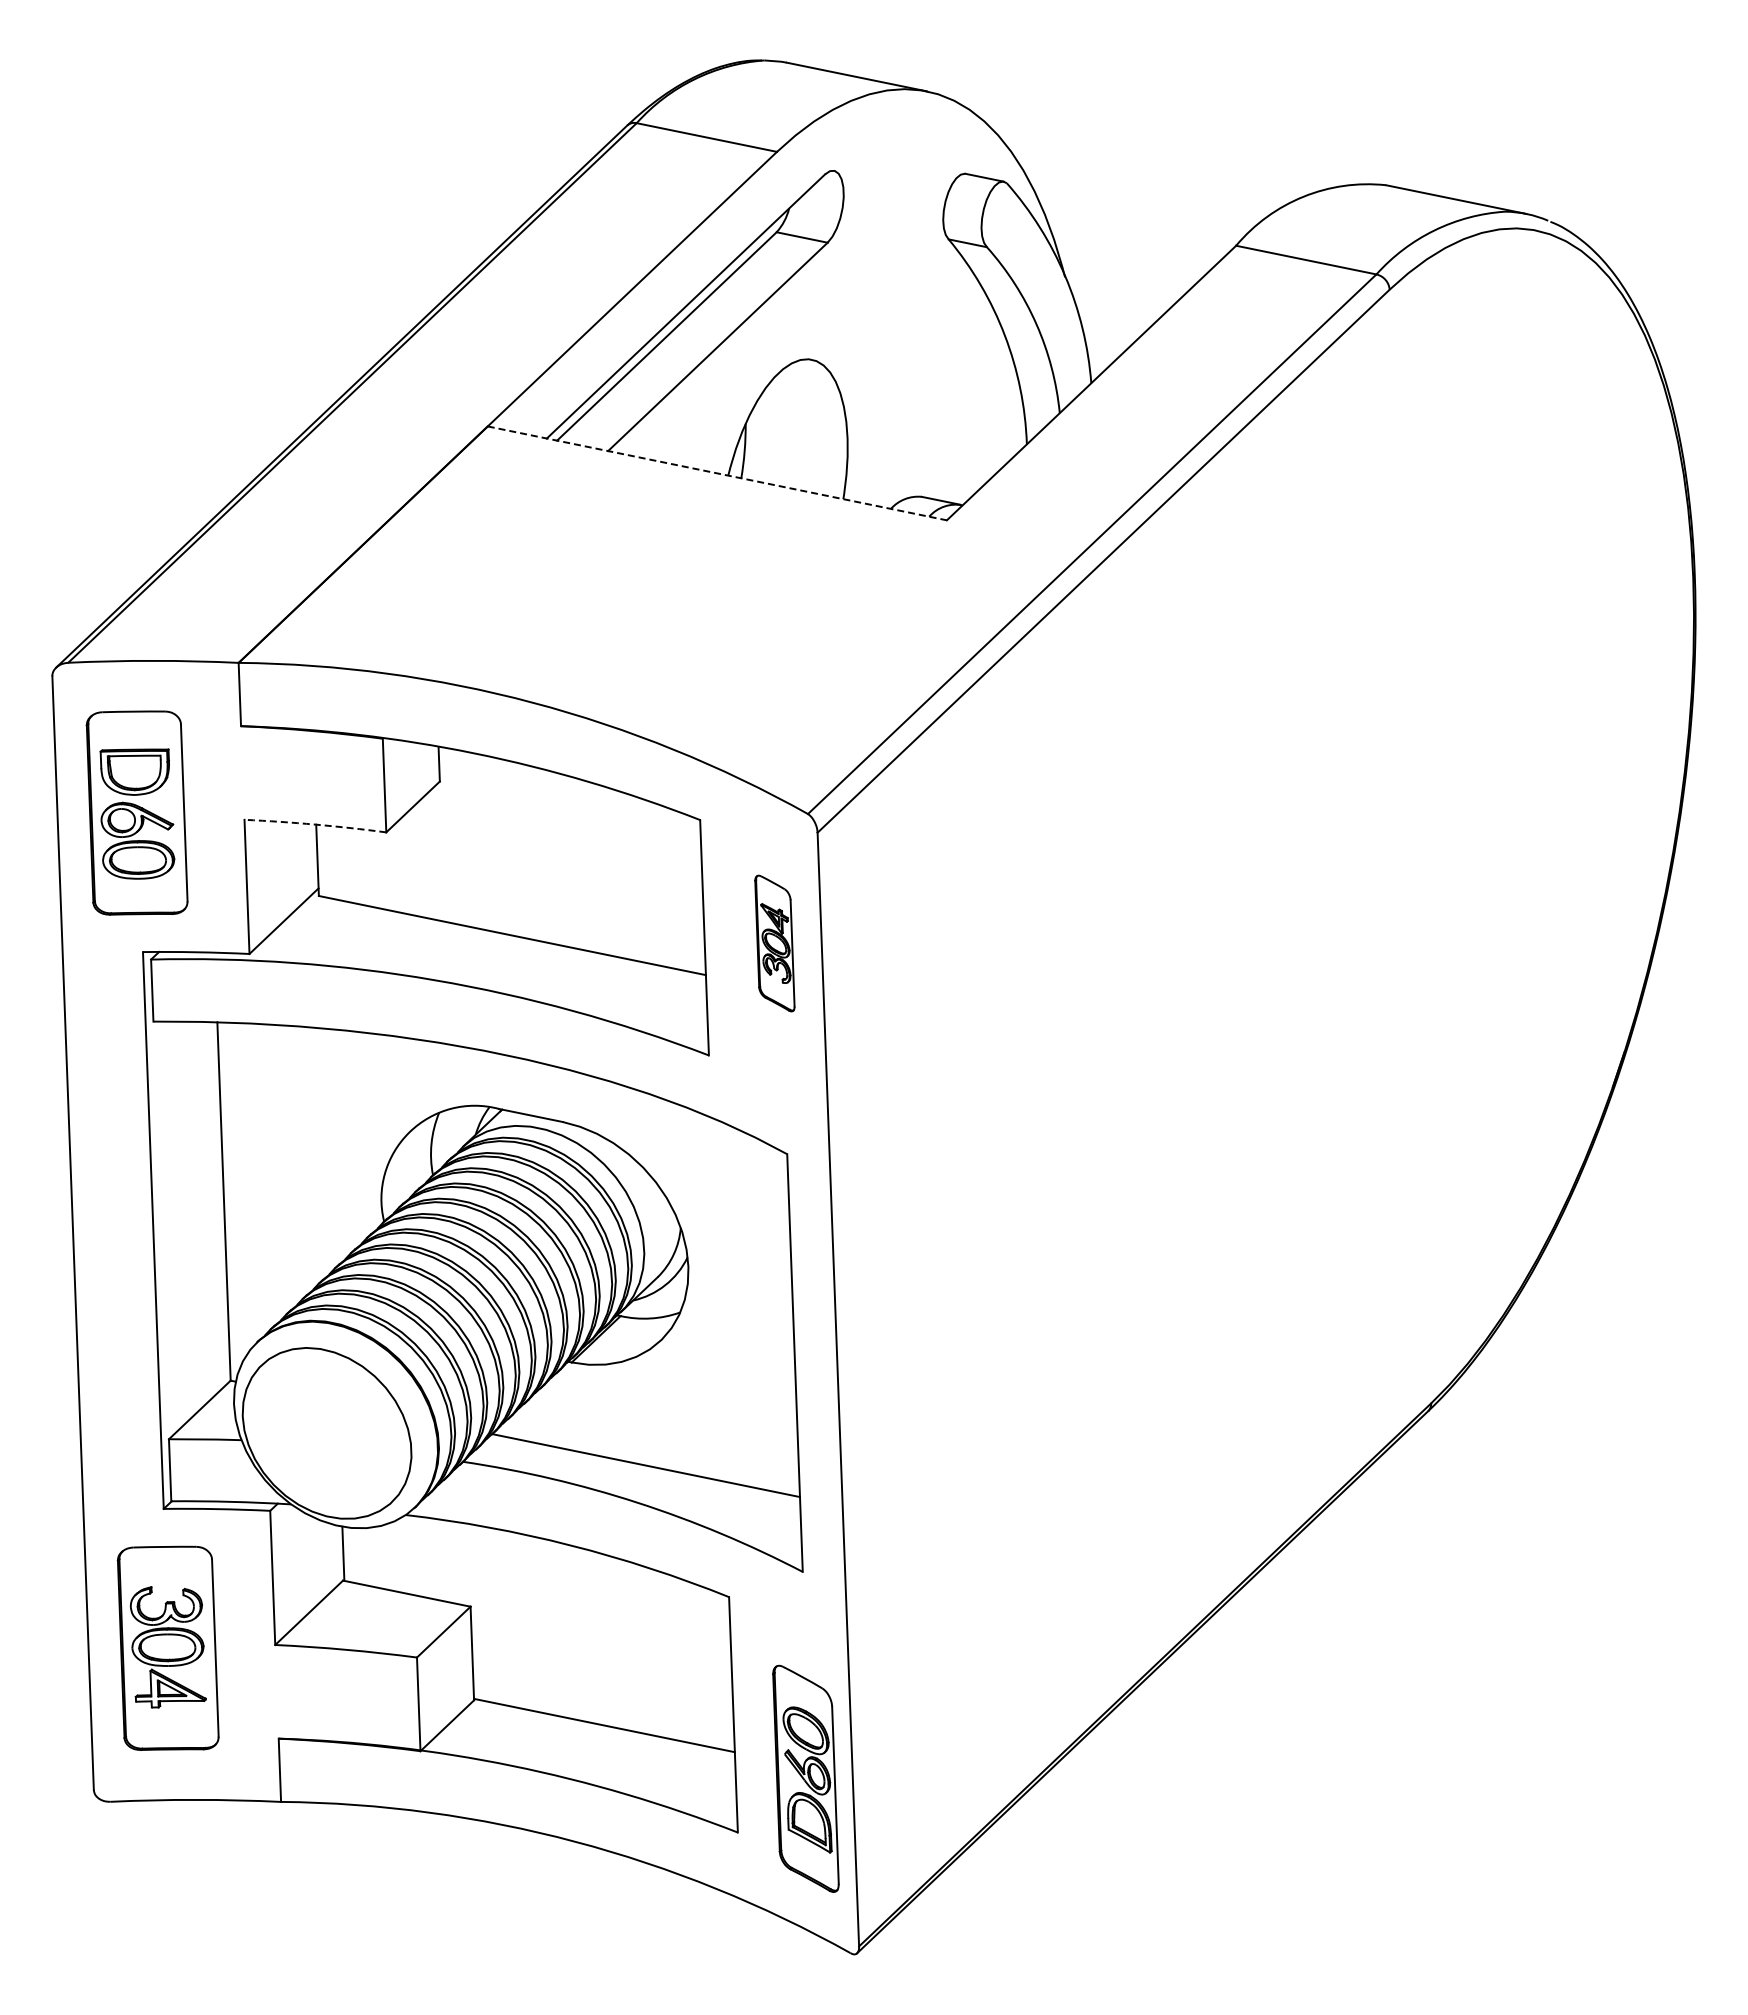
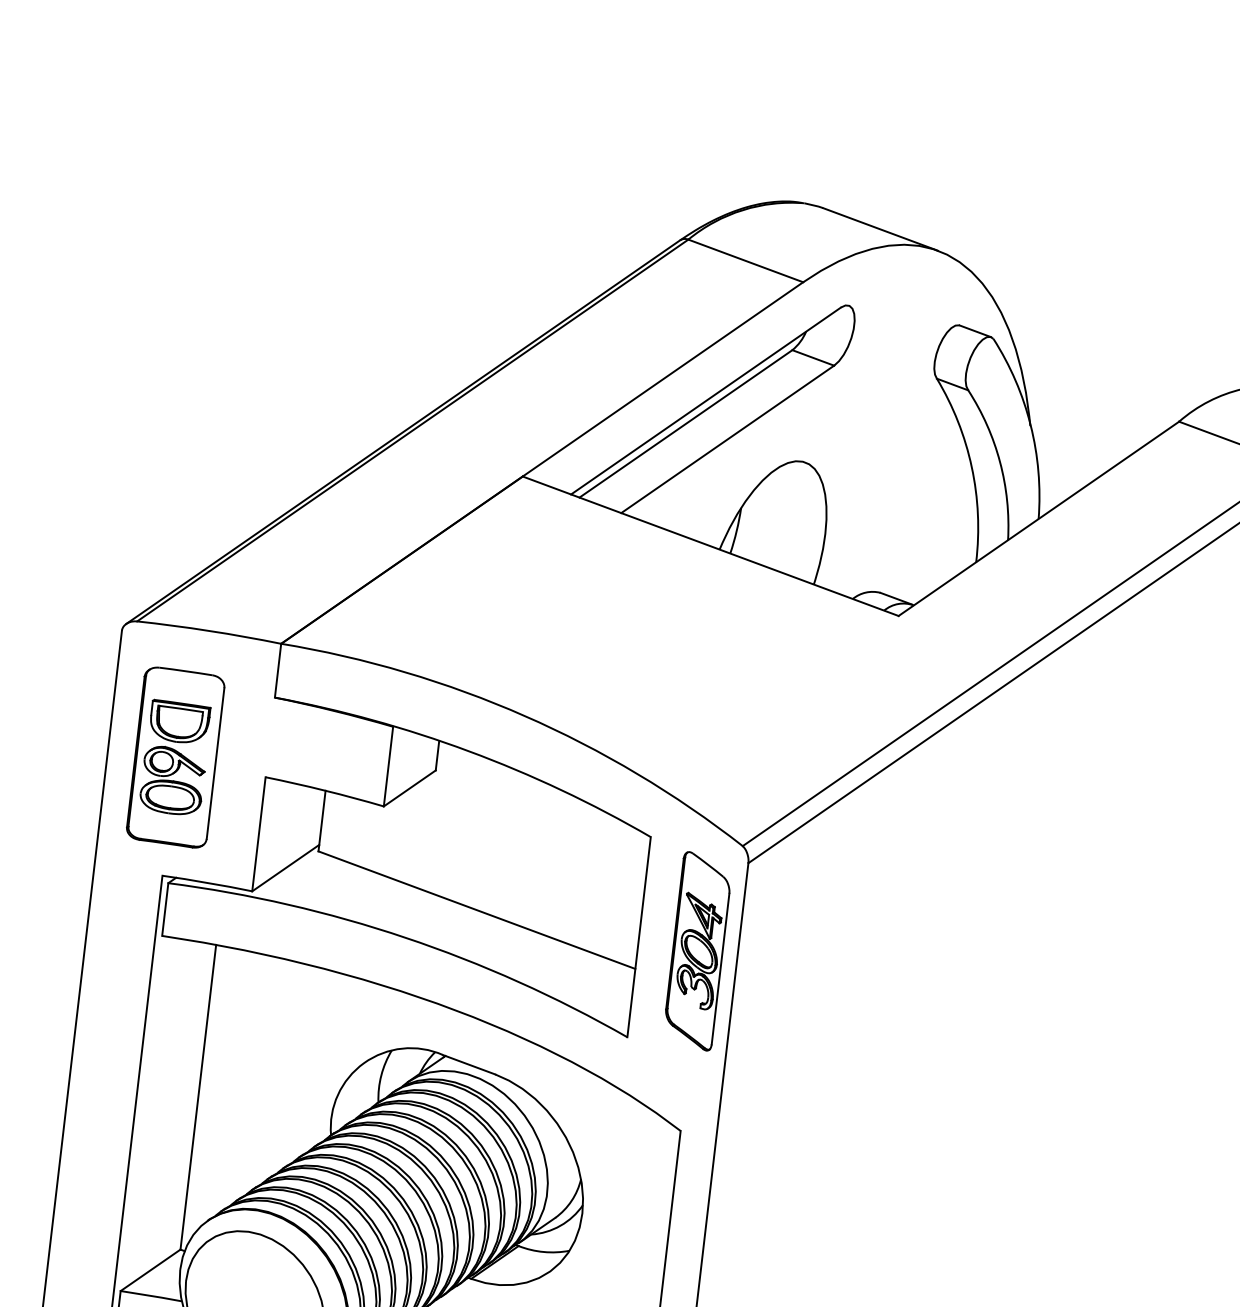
line: (717, 473) -> (710, 546), dashed -> solid
arc: (315, 824) -> (325, 790), dashed -> solid
part: (774, 943) -> (697, 951), size x1.67

